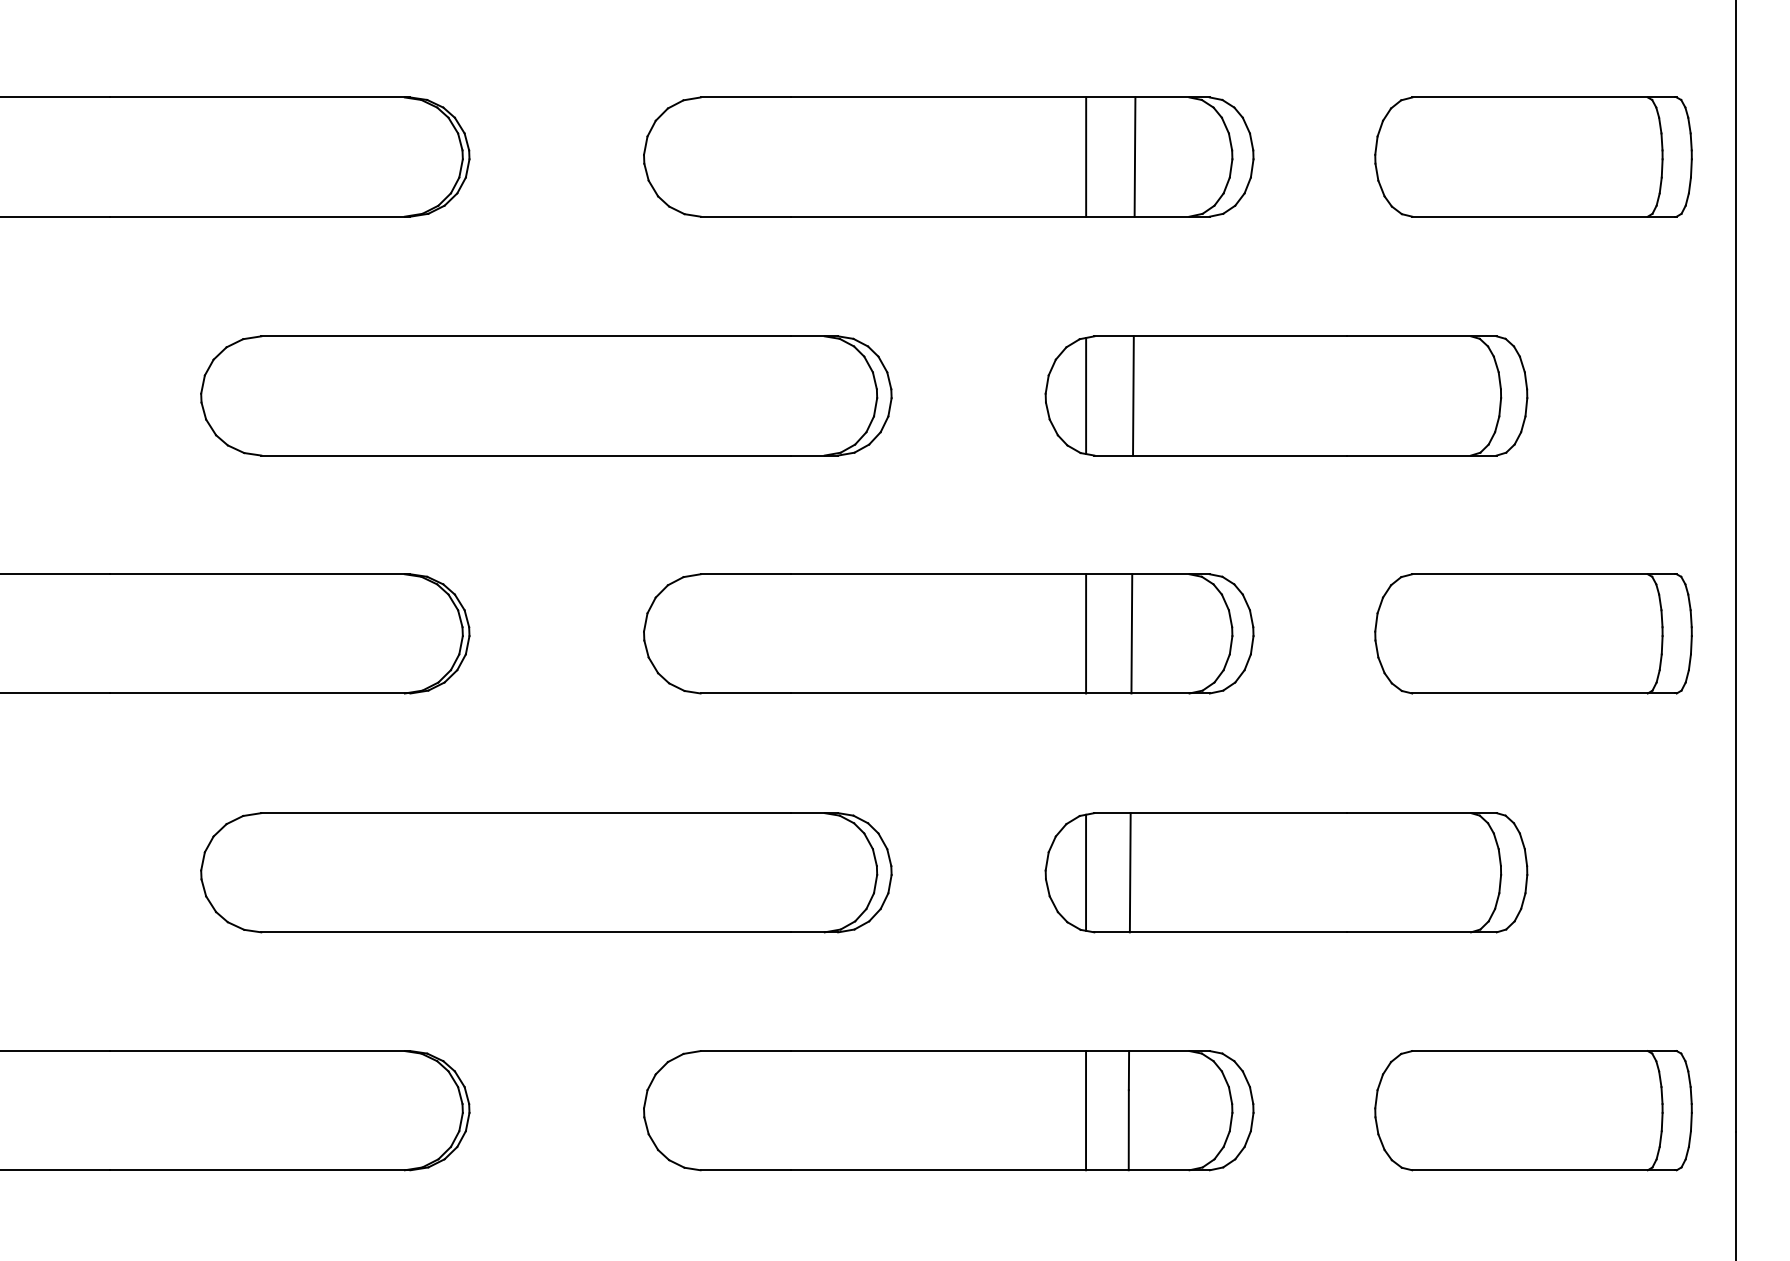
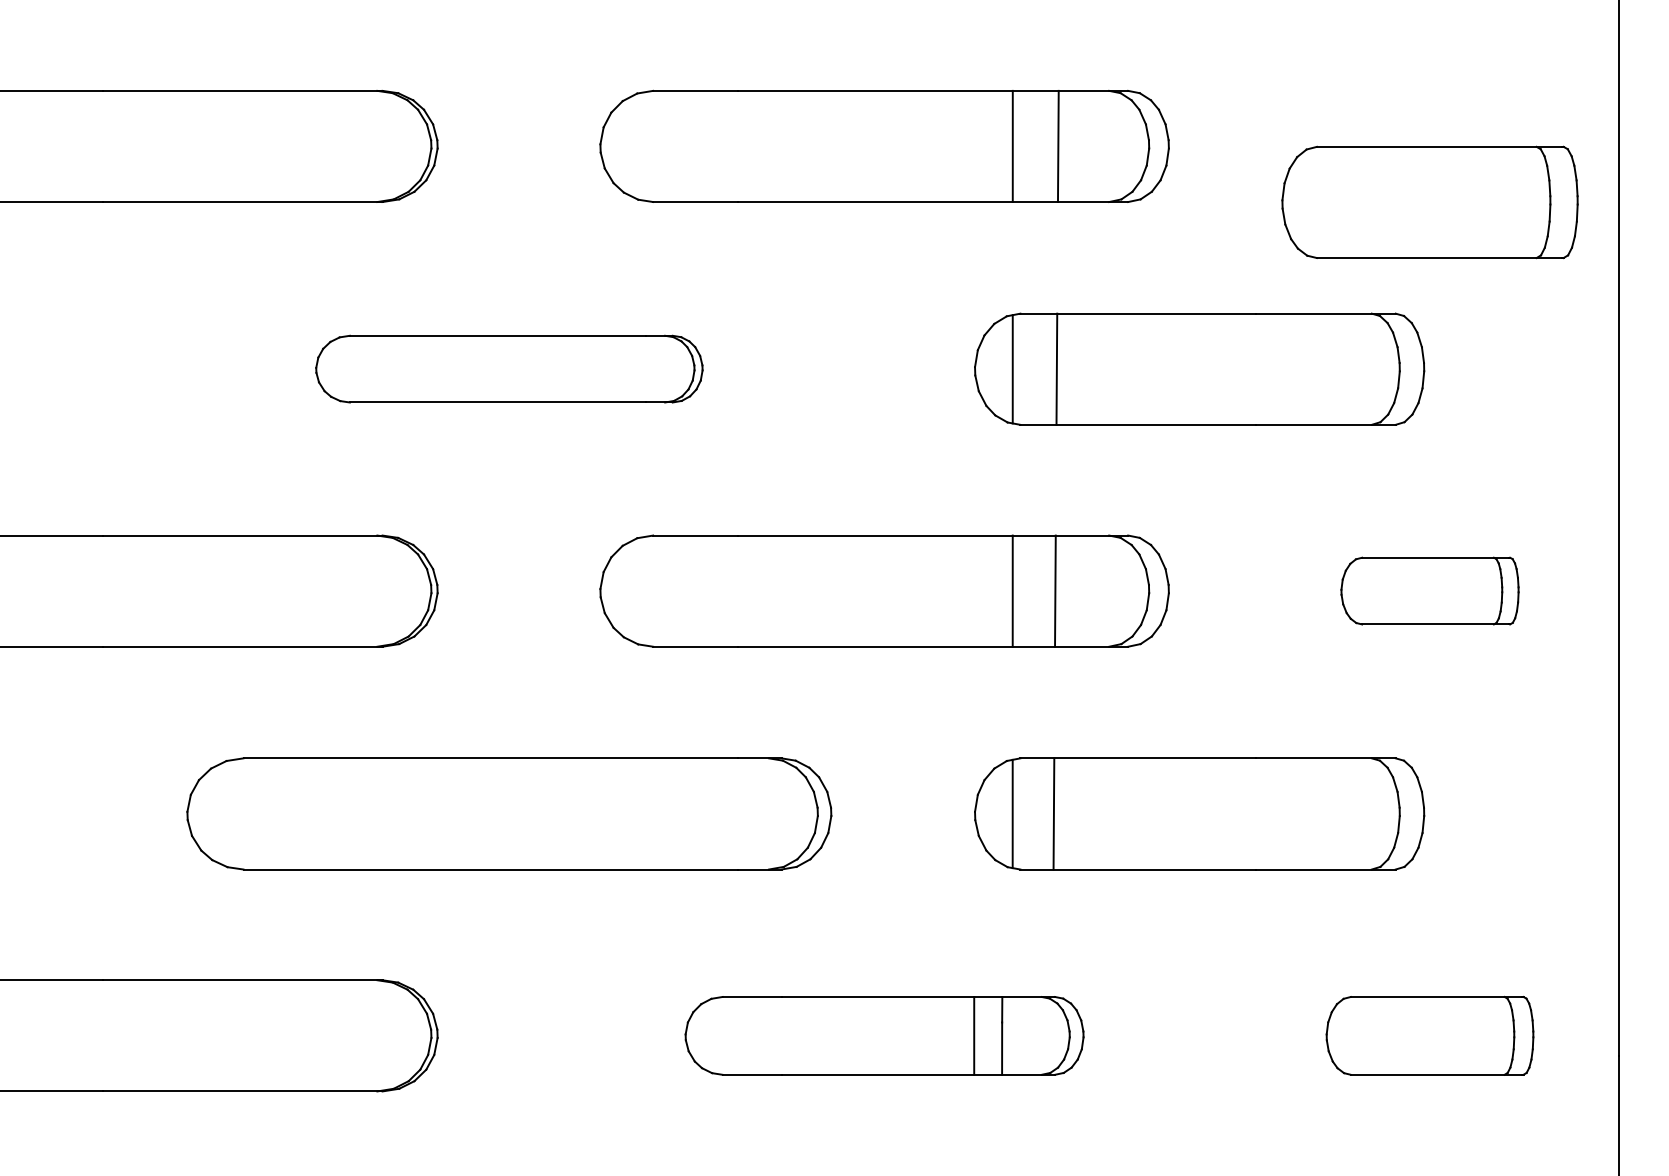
part: (1532, 157) -> (1429, 202), moved
part: (546, 395) -> (509, 368), size x0.6
part: (1532, 633) -> (1429, 590), size x0.6
part: (948, 1110) -> (884, 1035), size x0.7
part: (1532, 1110) -> (1429, 1035), size x0.7

